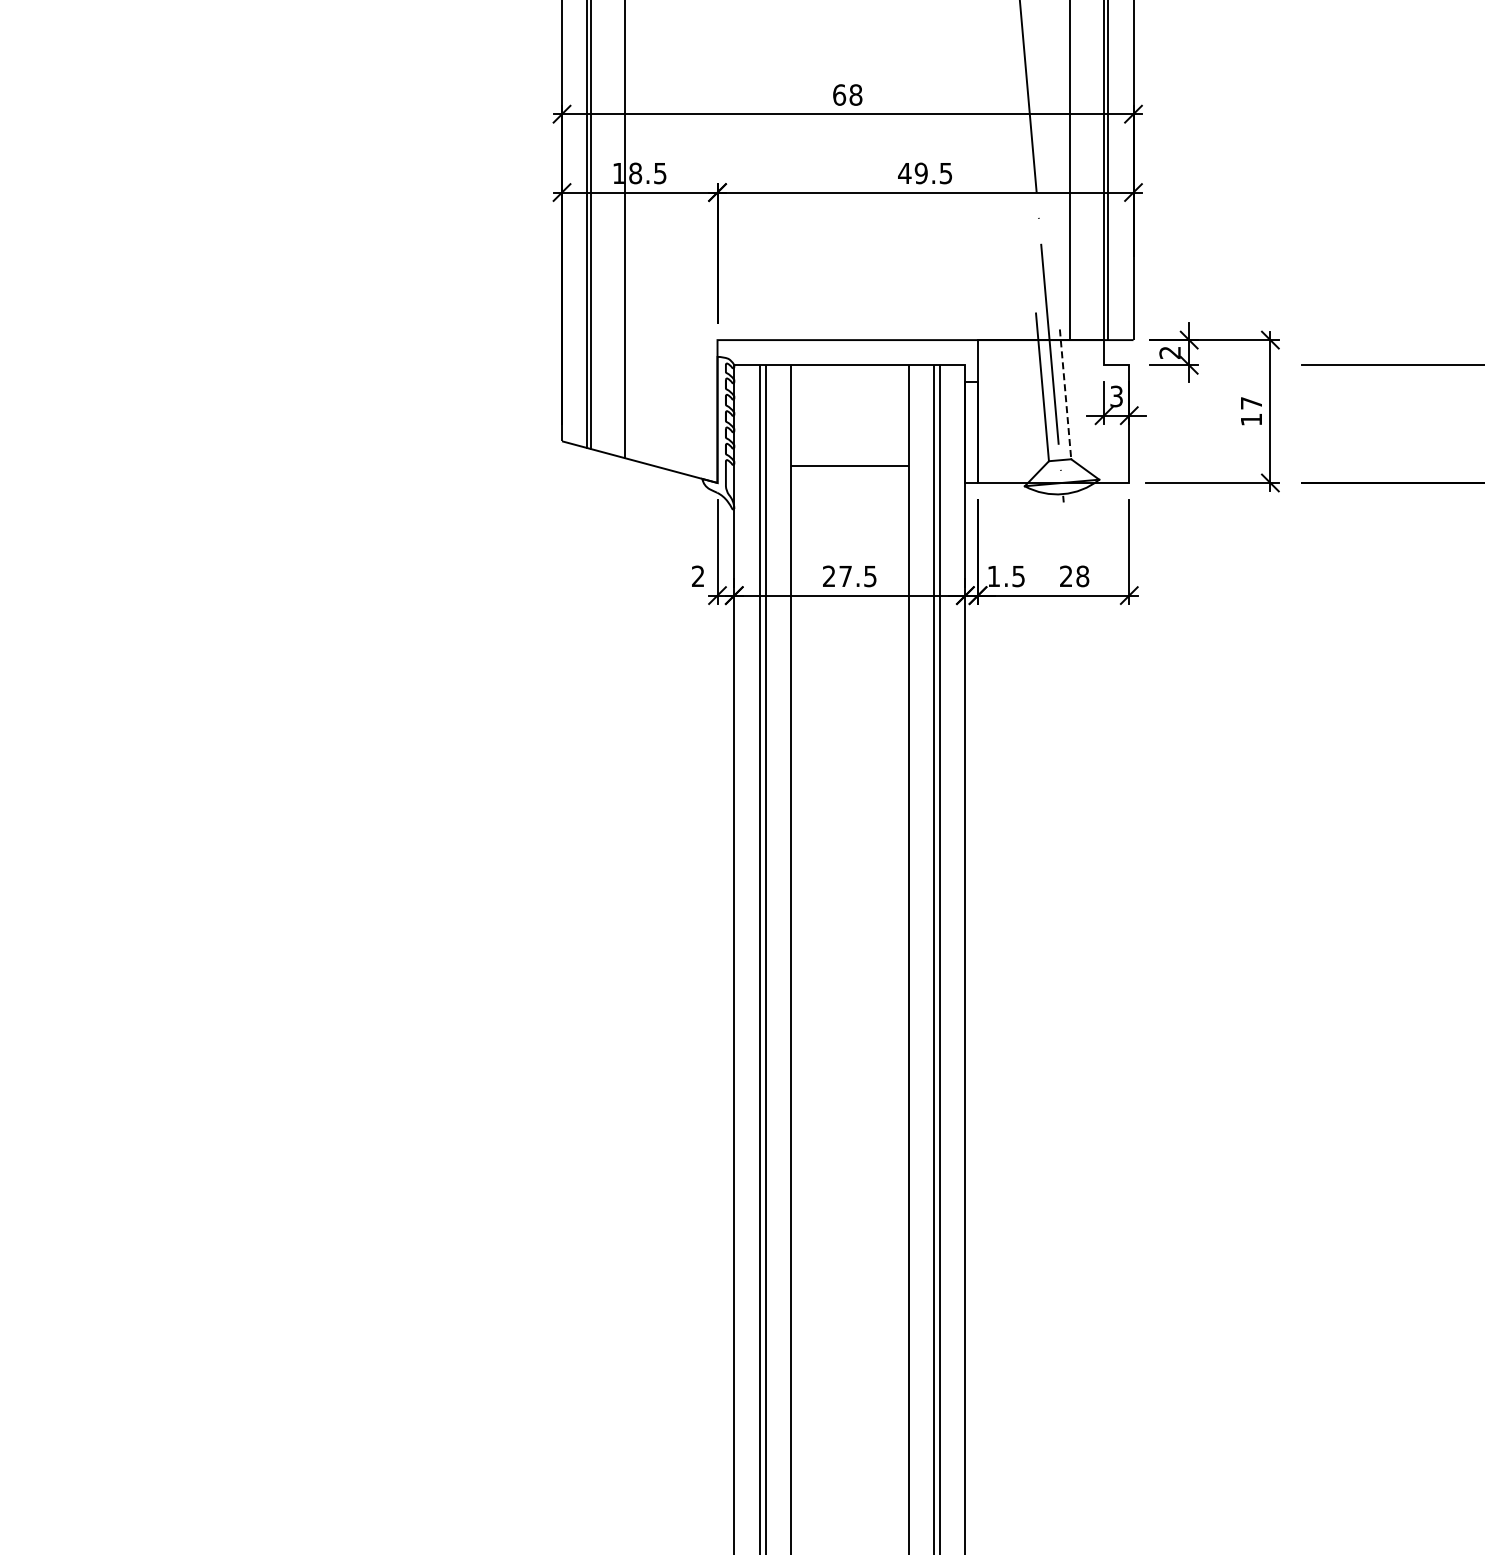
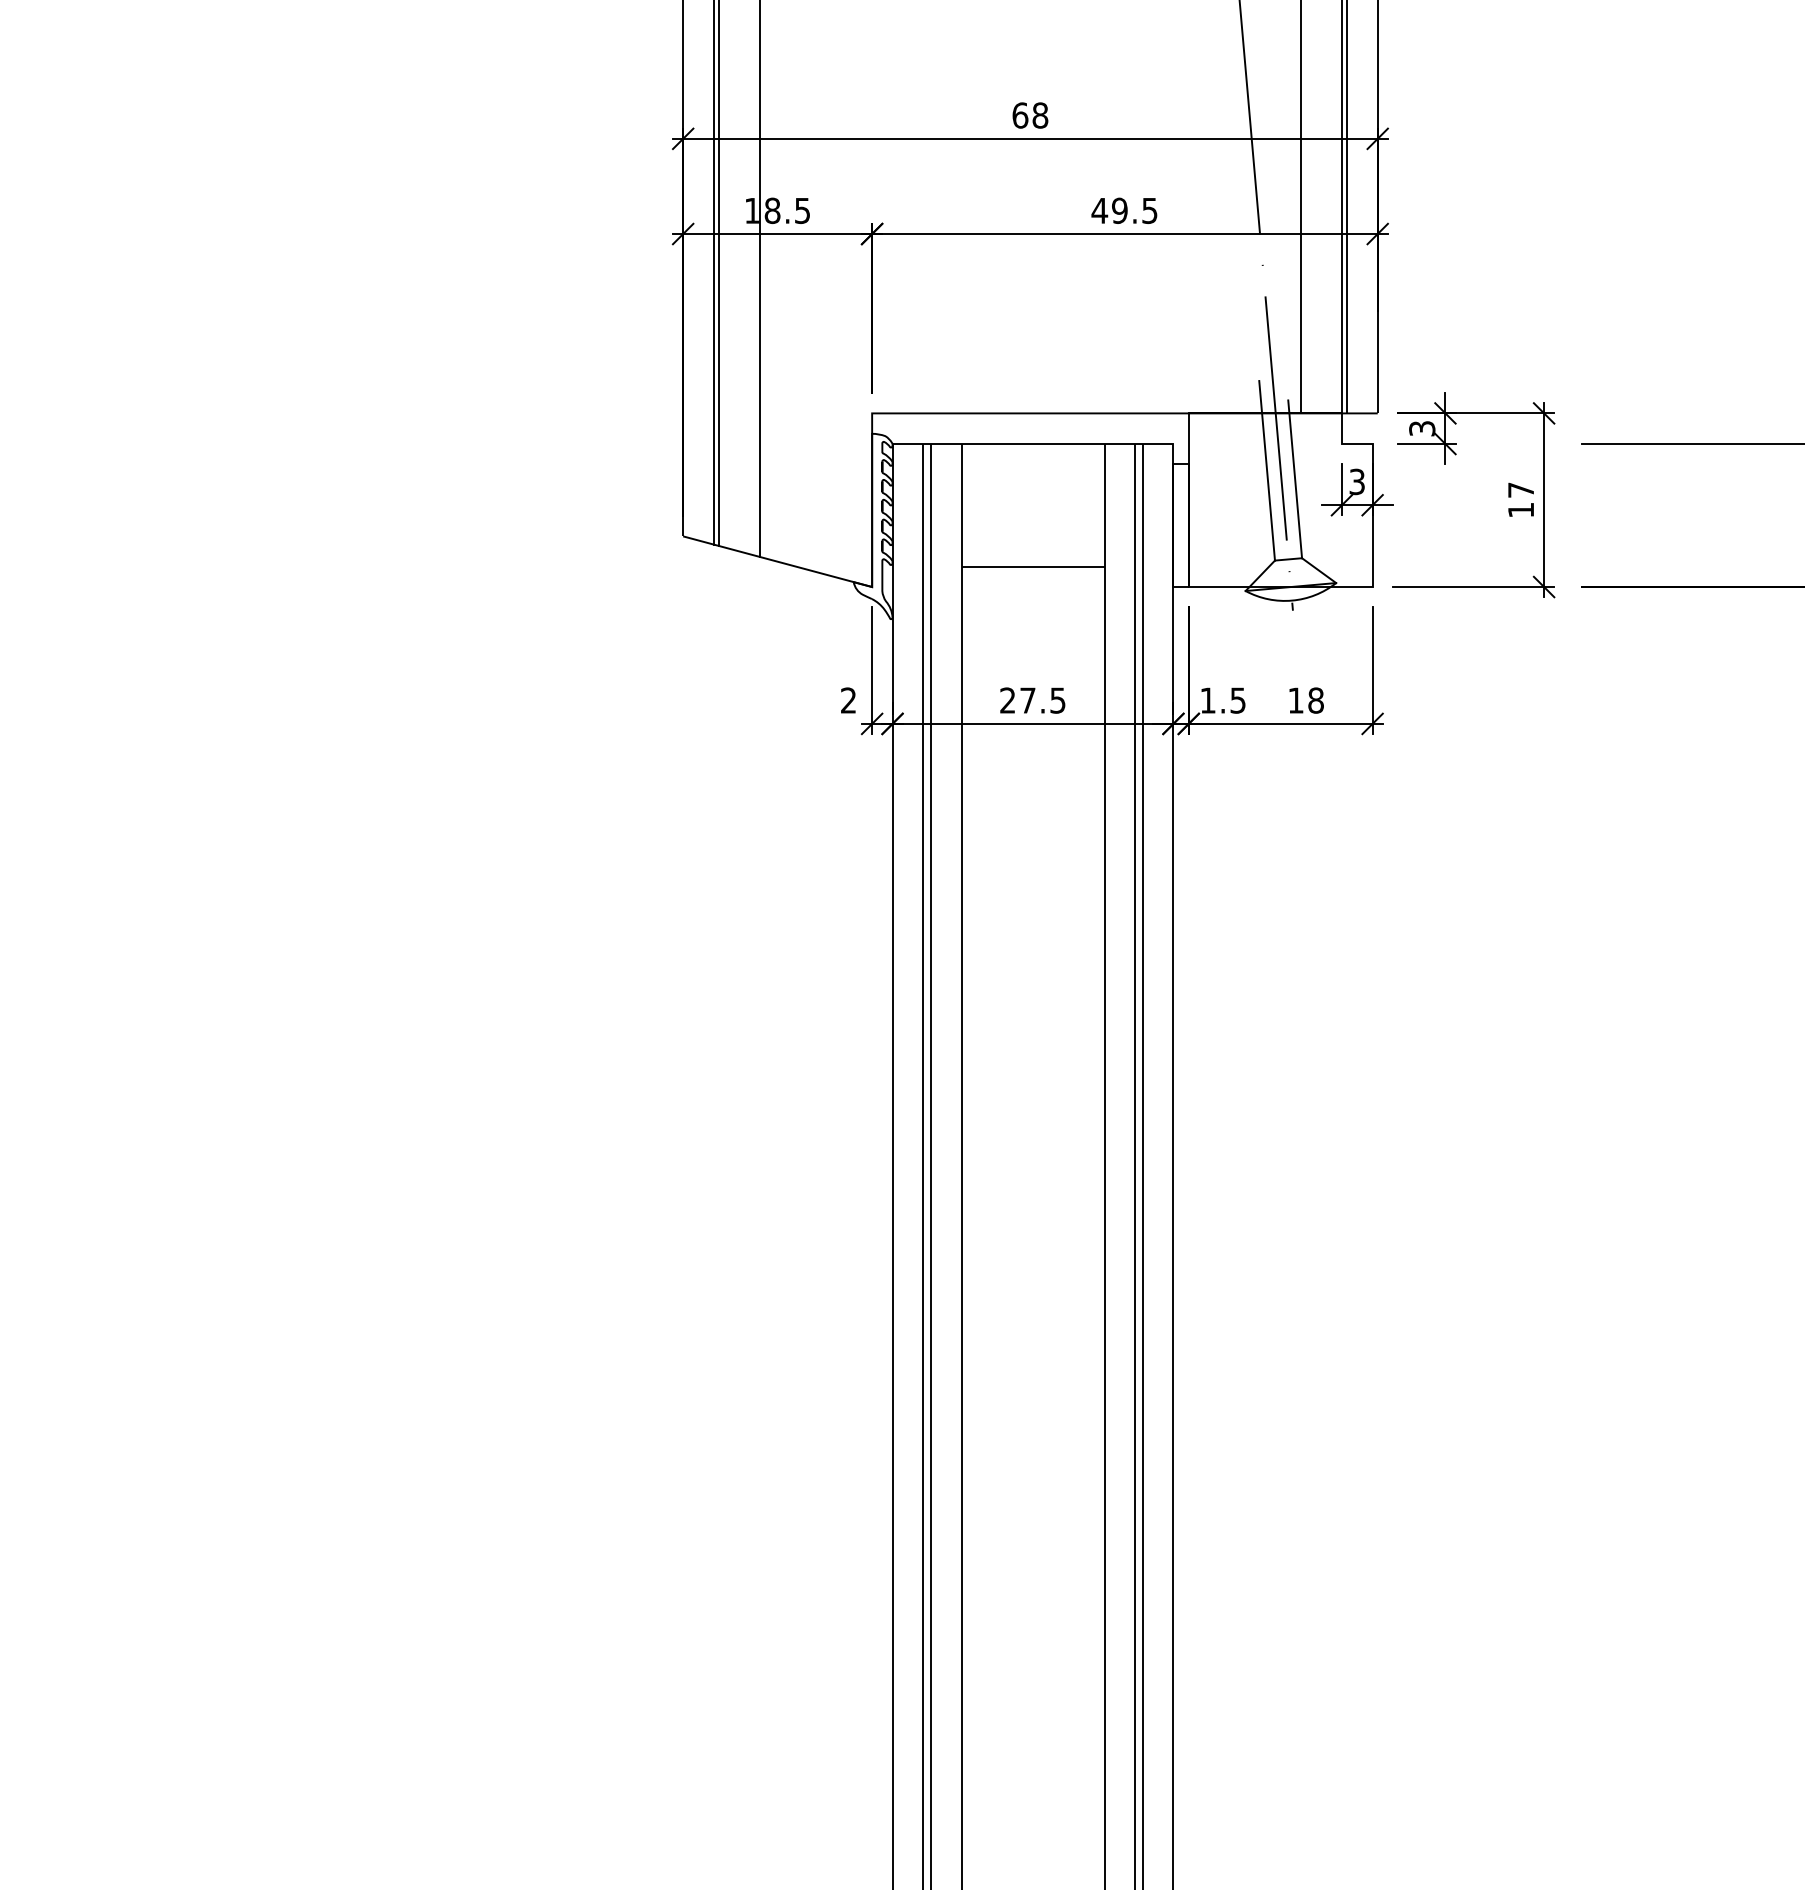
text: (1169, 352) -> (1421, 428), 2 -> 3
line: (1065, 394) -> (1295, 479), dashed -> solid
text: (1066, 575) -> (1296, 699), 28 -> 18

